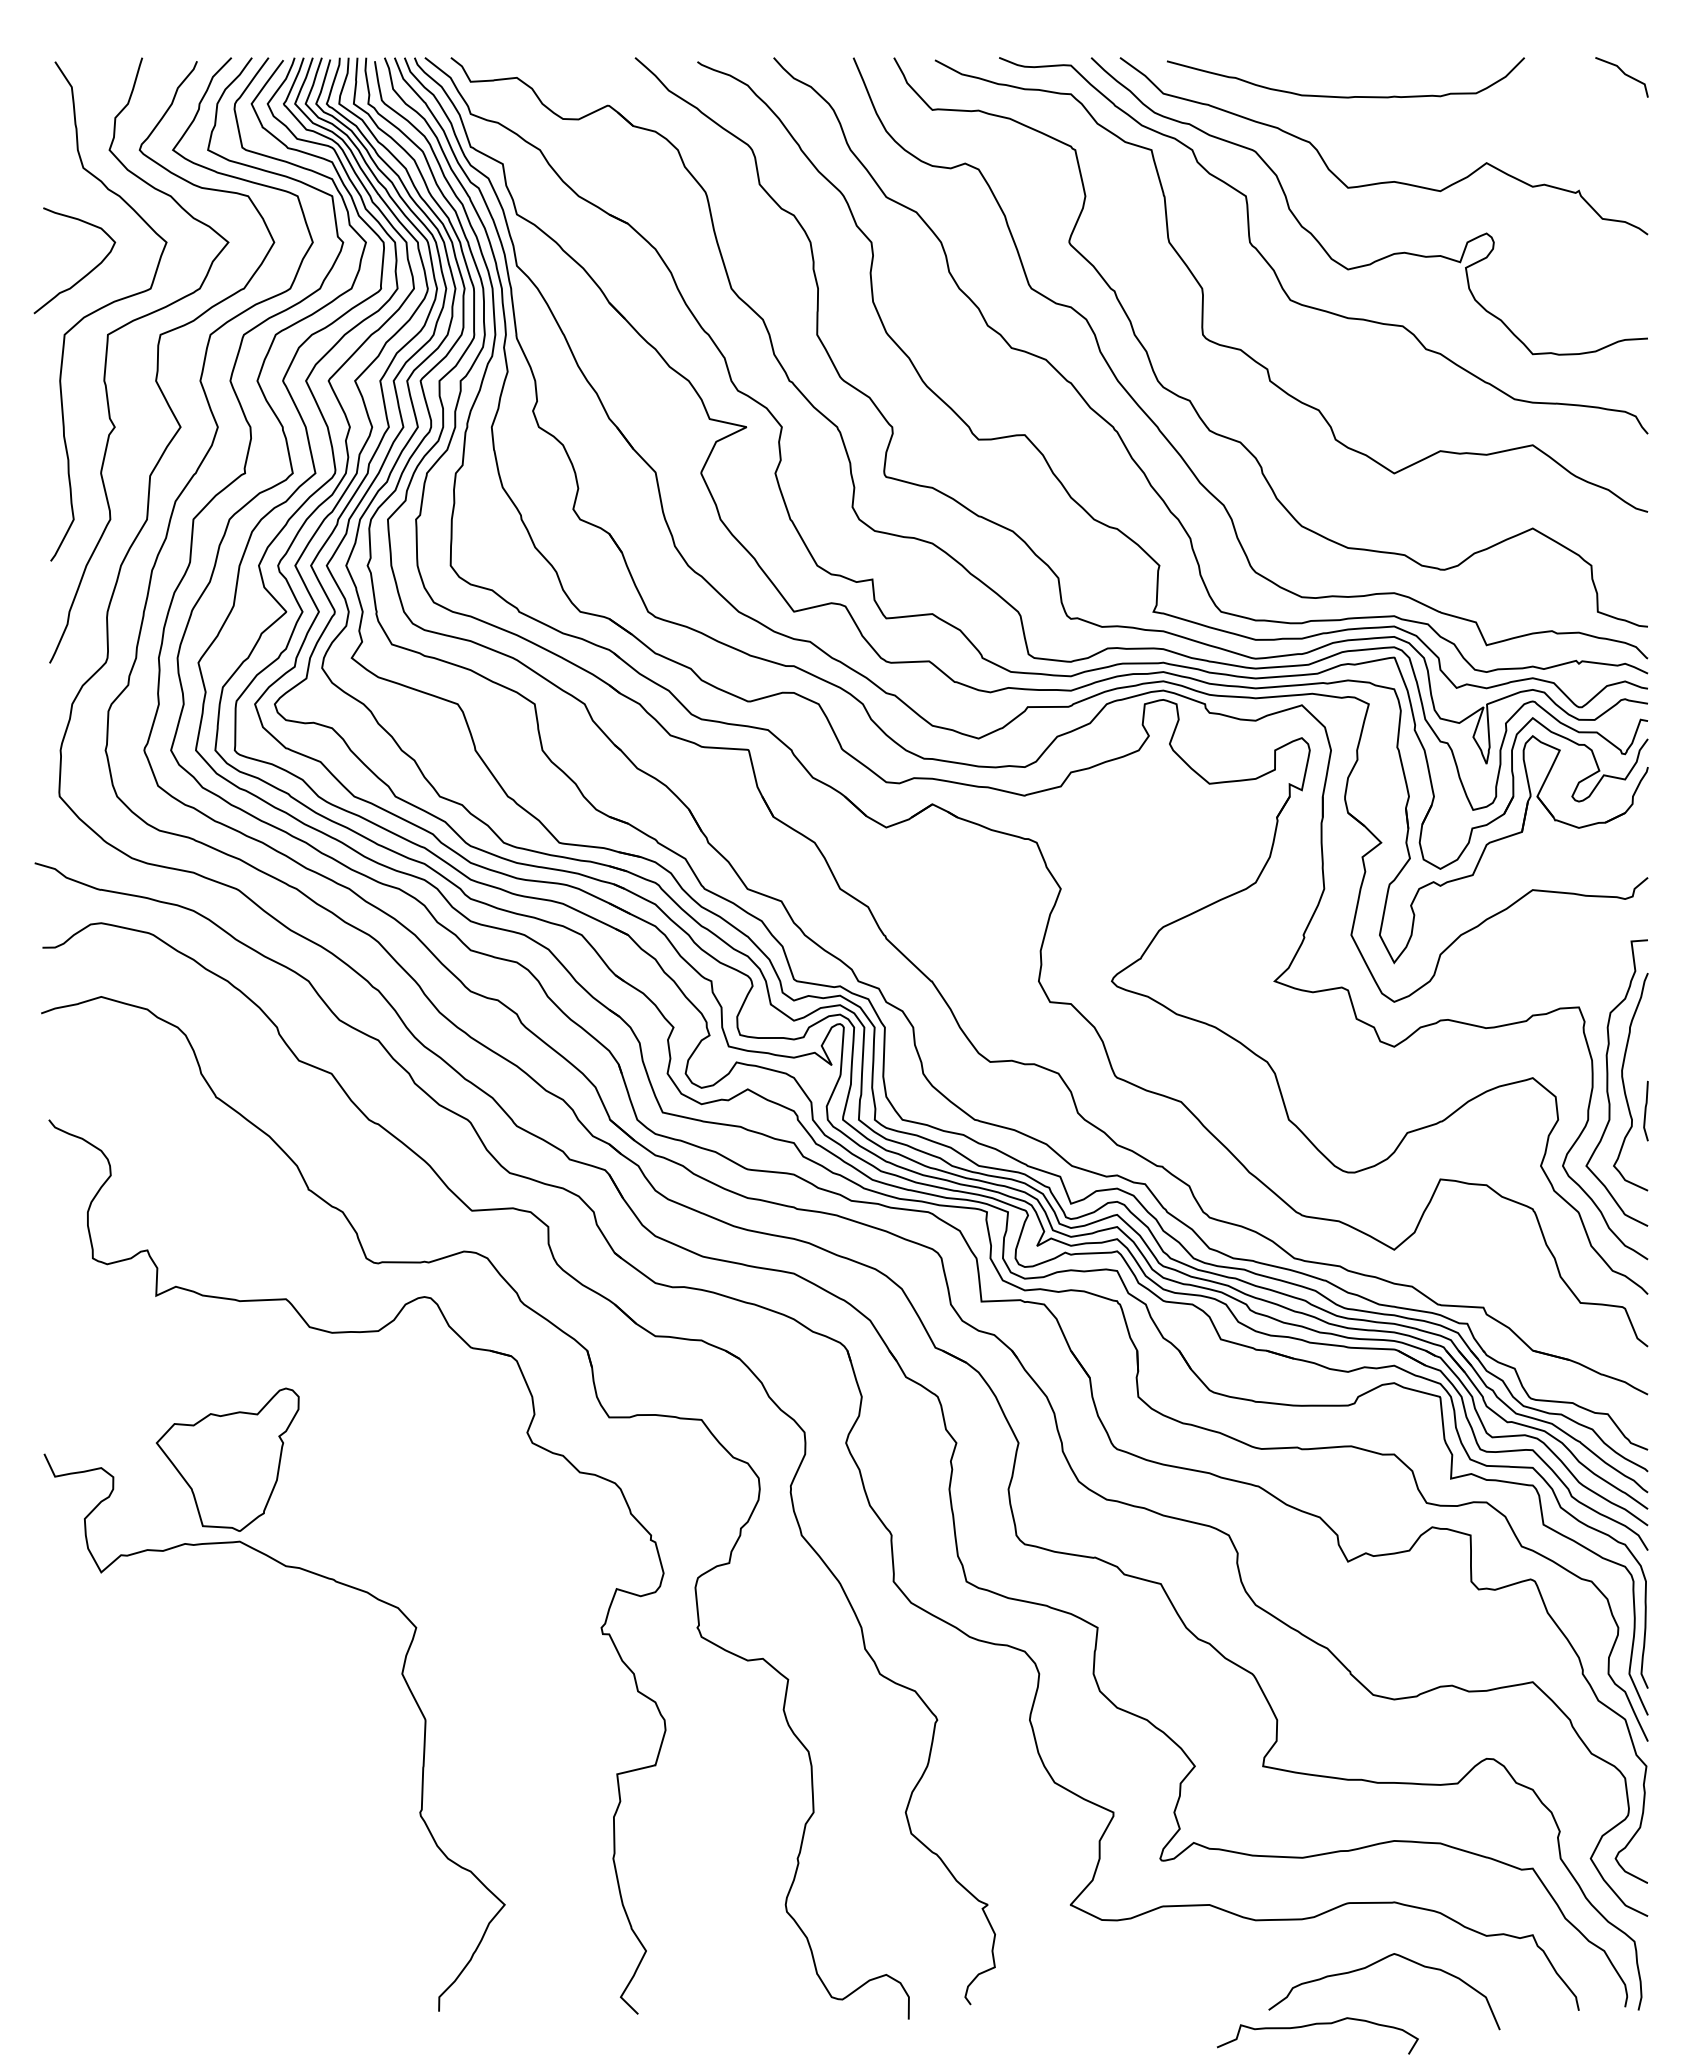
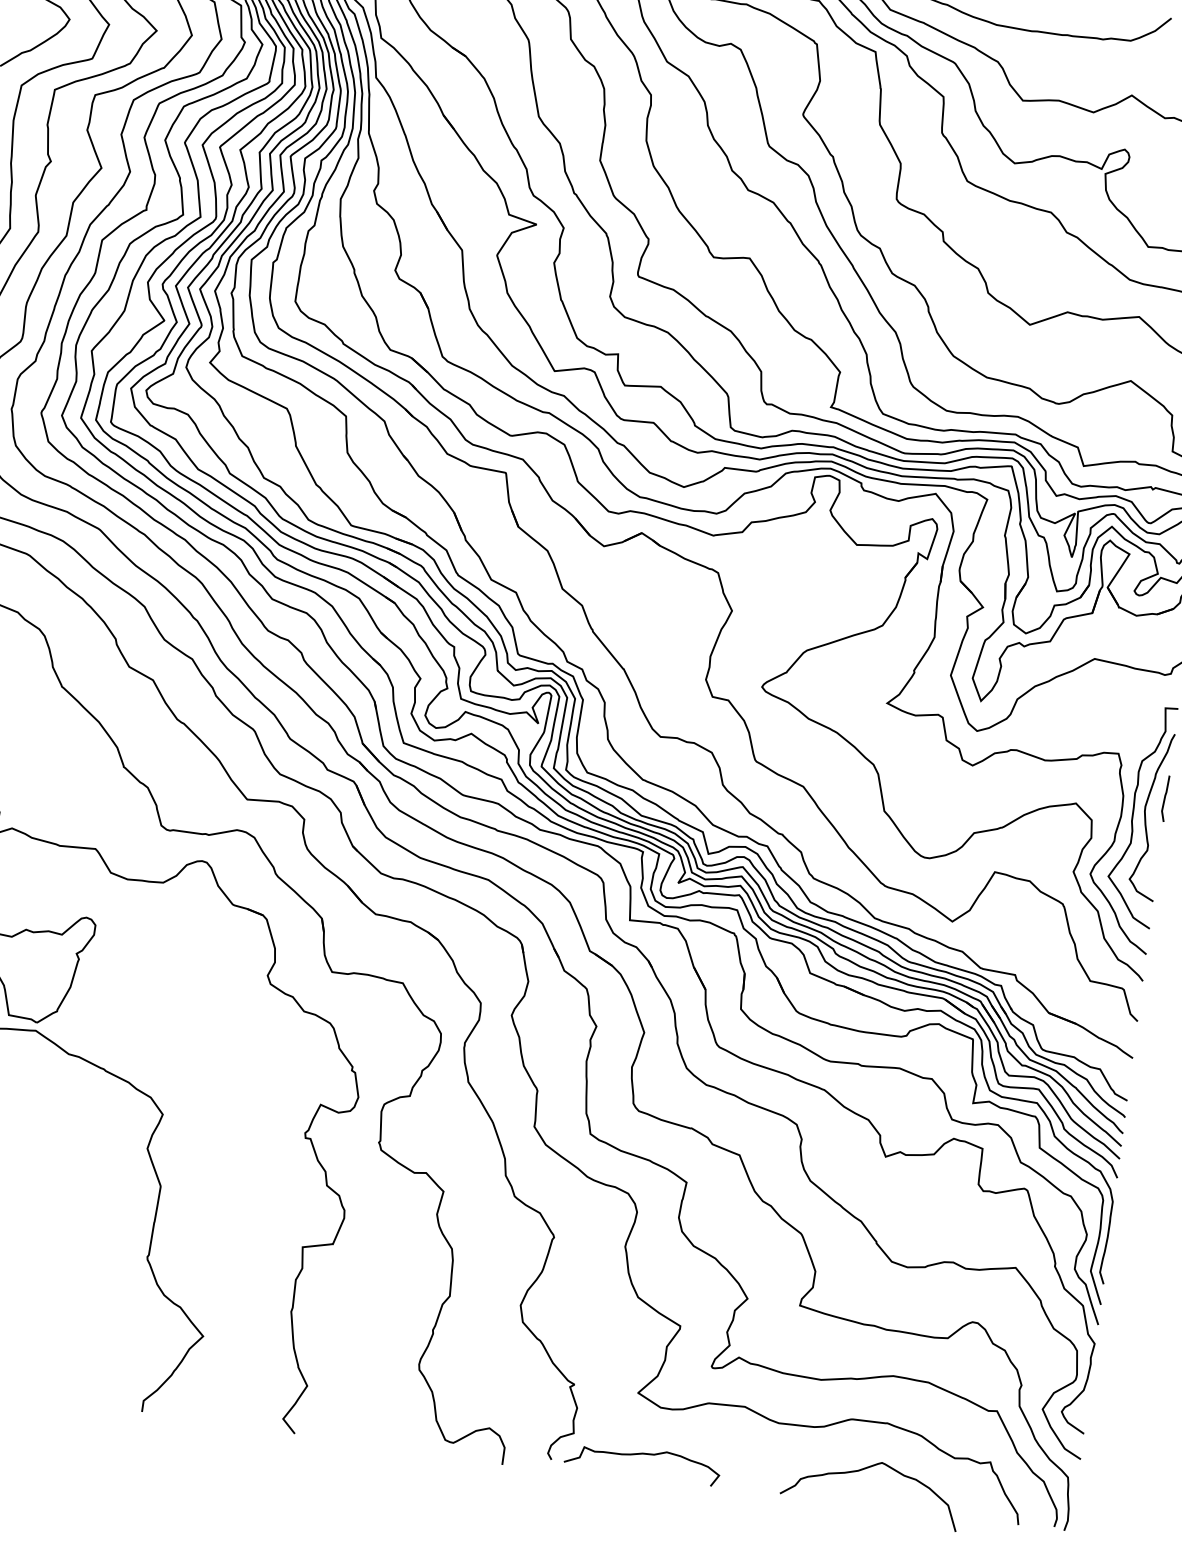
curve: (1645, 1110) -> (1164, 798), moved
curve: (1314, 2025) -> (641, 1454), moved

